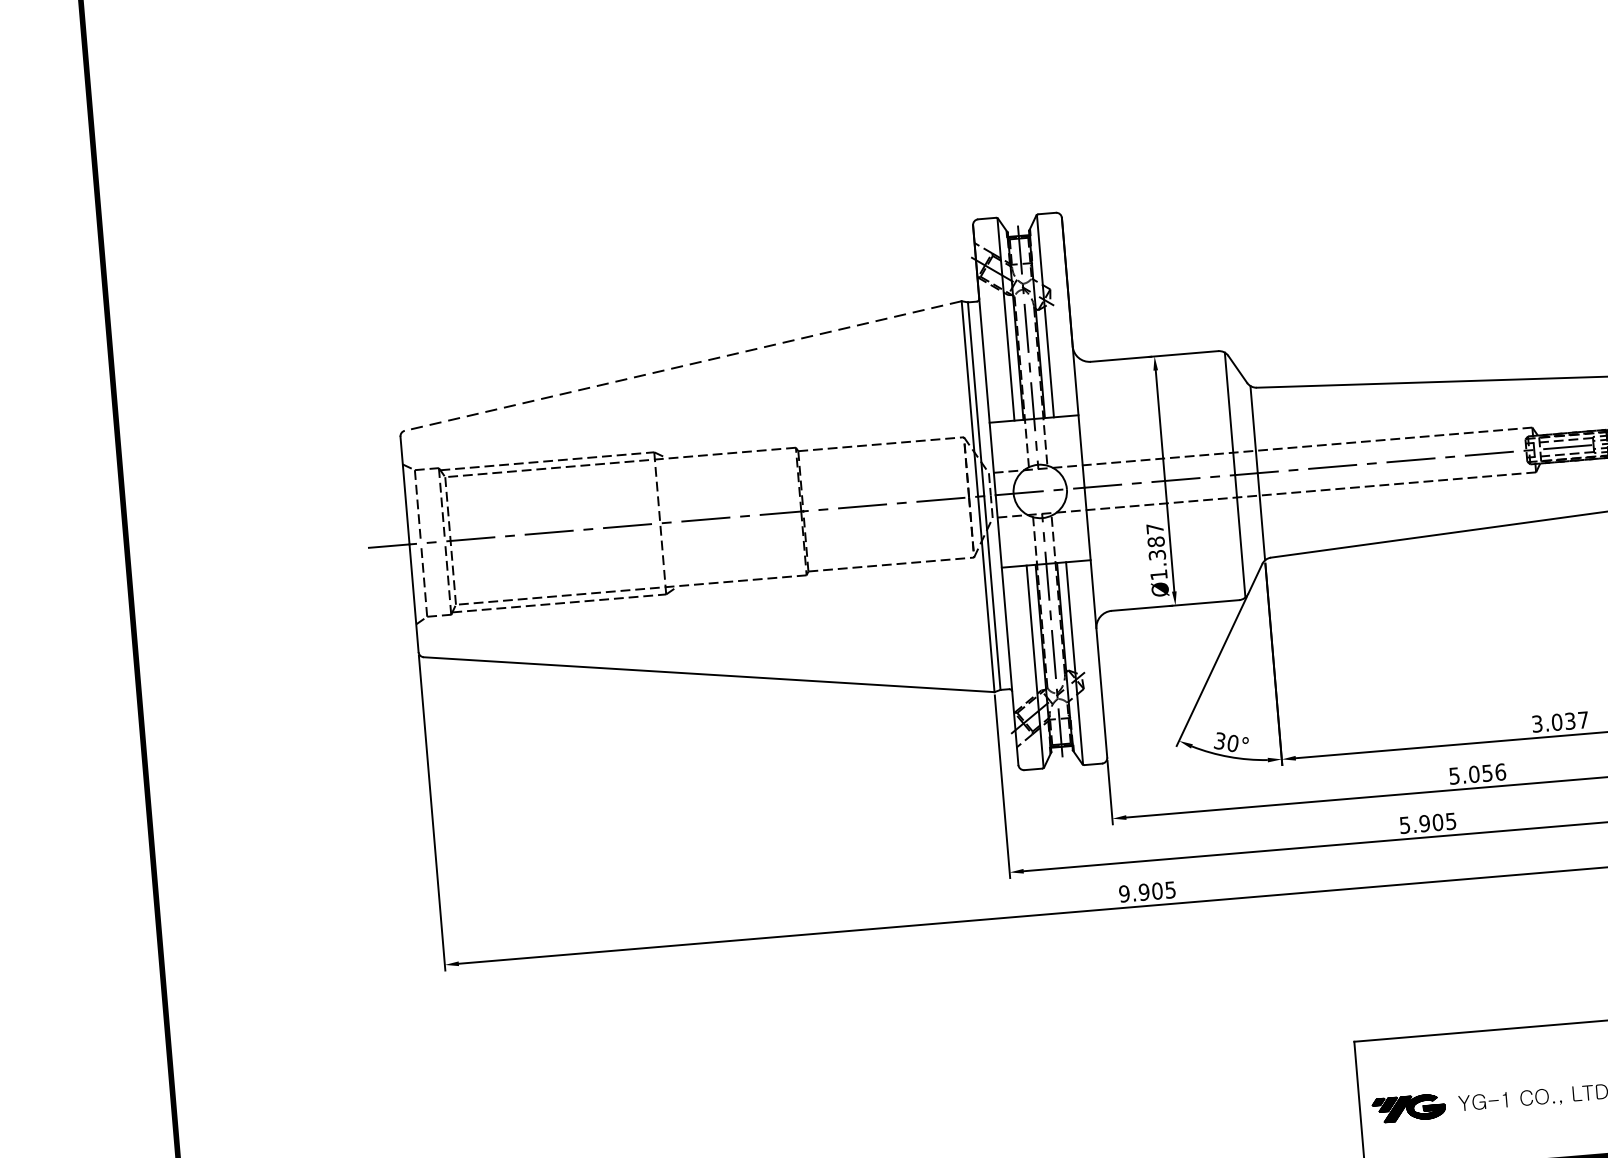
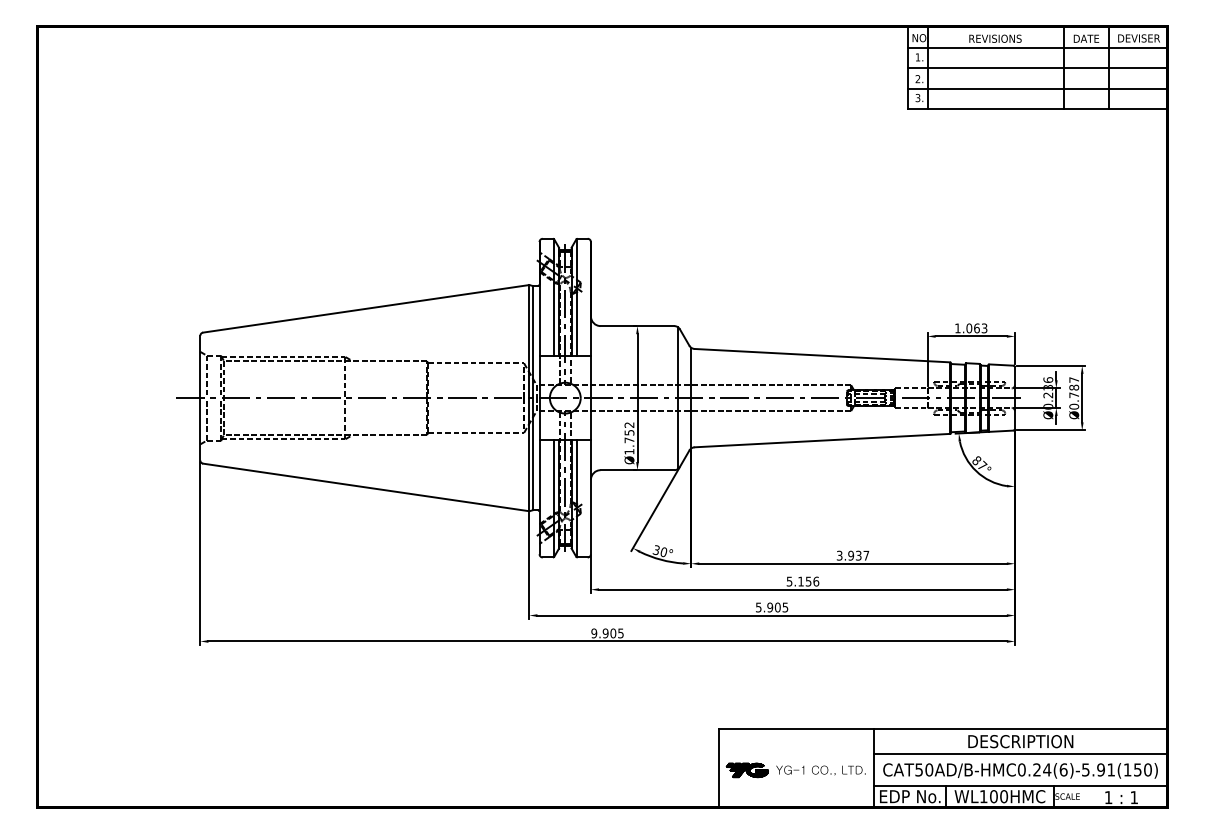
line: (683, 365) -> (366, 308), dashed -> solid
text: (1156, 541) -> (629, 432), Ø1.387 -> Ø1.752
text: (1555, 722) -> (850, 555), 3.037 -> 3.937
text: (1473, 774) -> (800, 581), 5.056 -> 5.156

